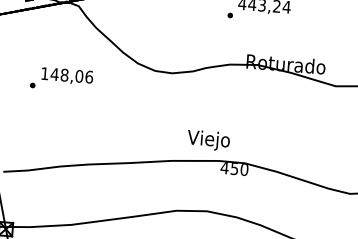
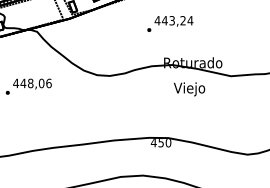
text: (45, 73) -> (16, 83), 148,06 -> 448,06
text: (208, 140) -> (189, 89), moved

